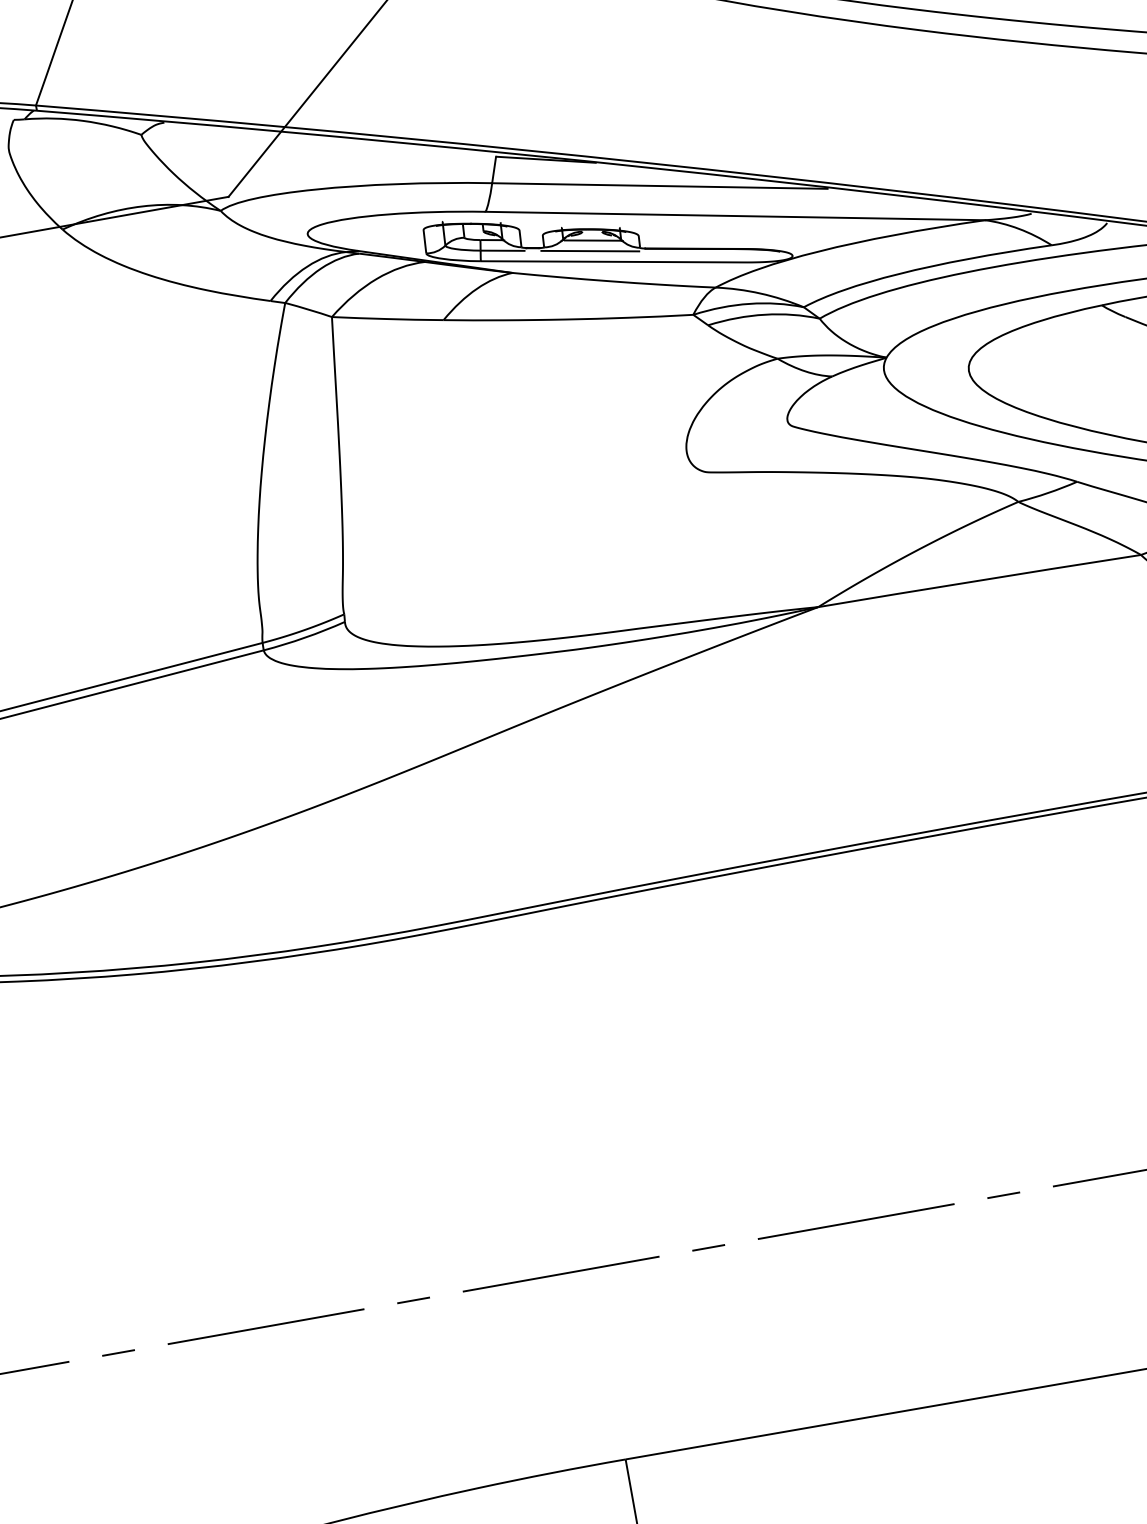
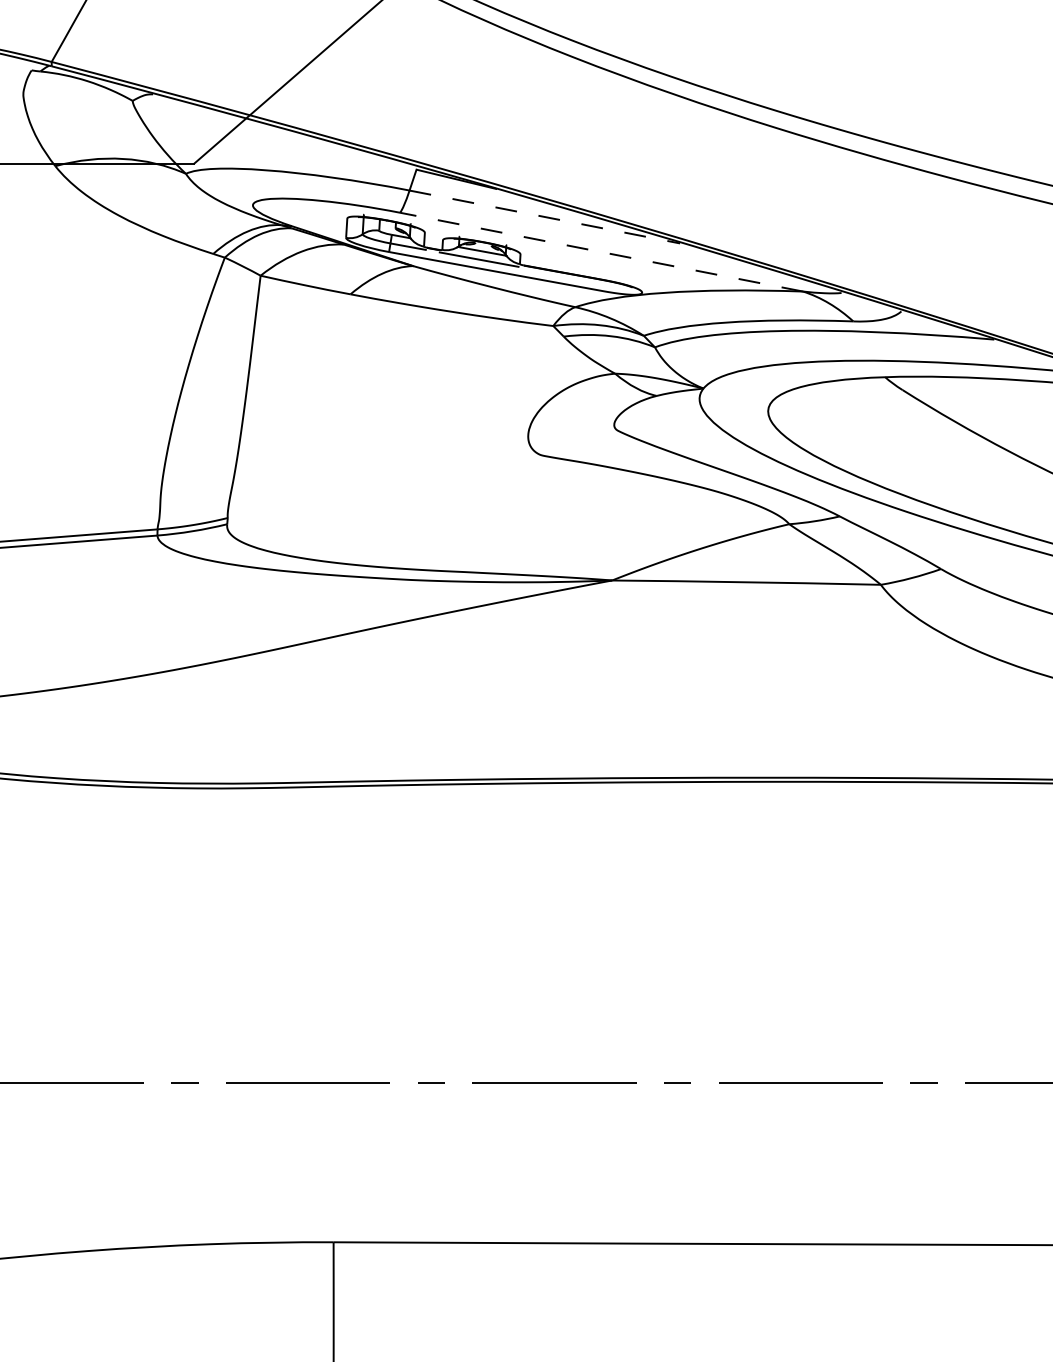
line: (659, 186) -> (544, 217), solid -> dashed
line: (735, 216) -> (601, 252), solid -> dashed

